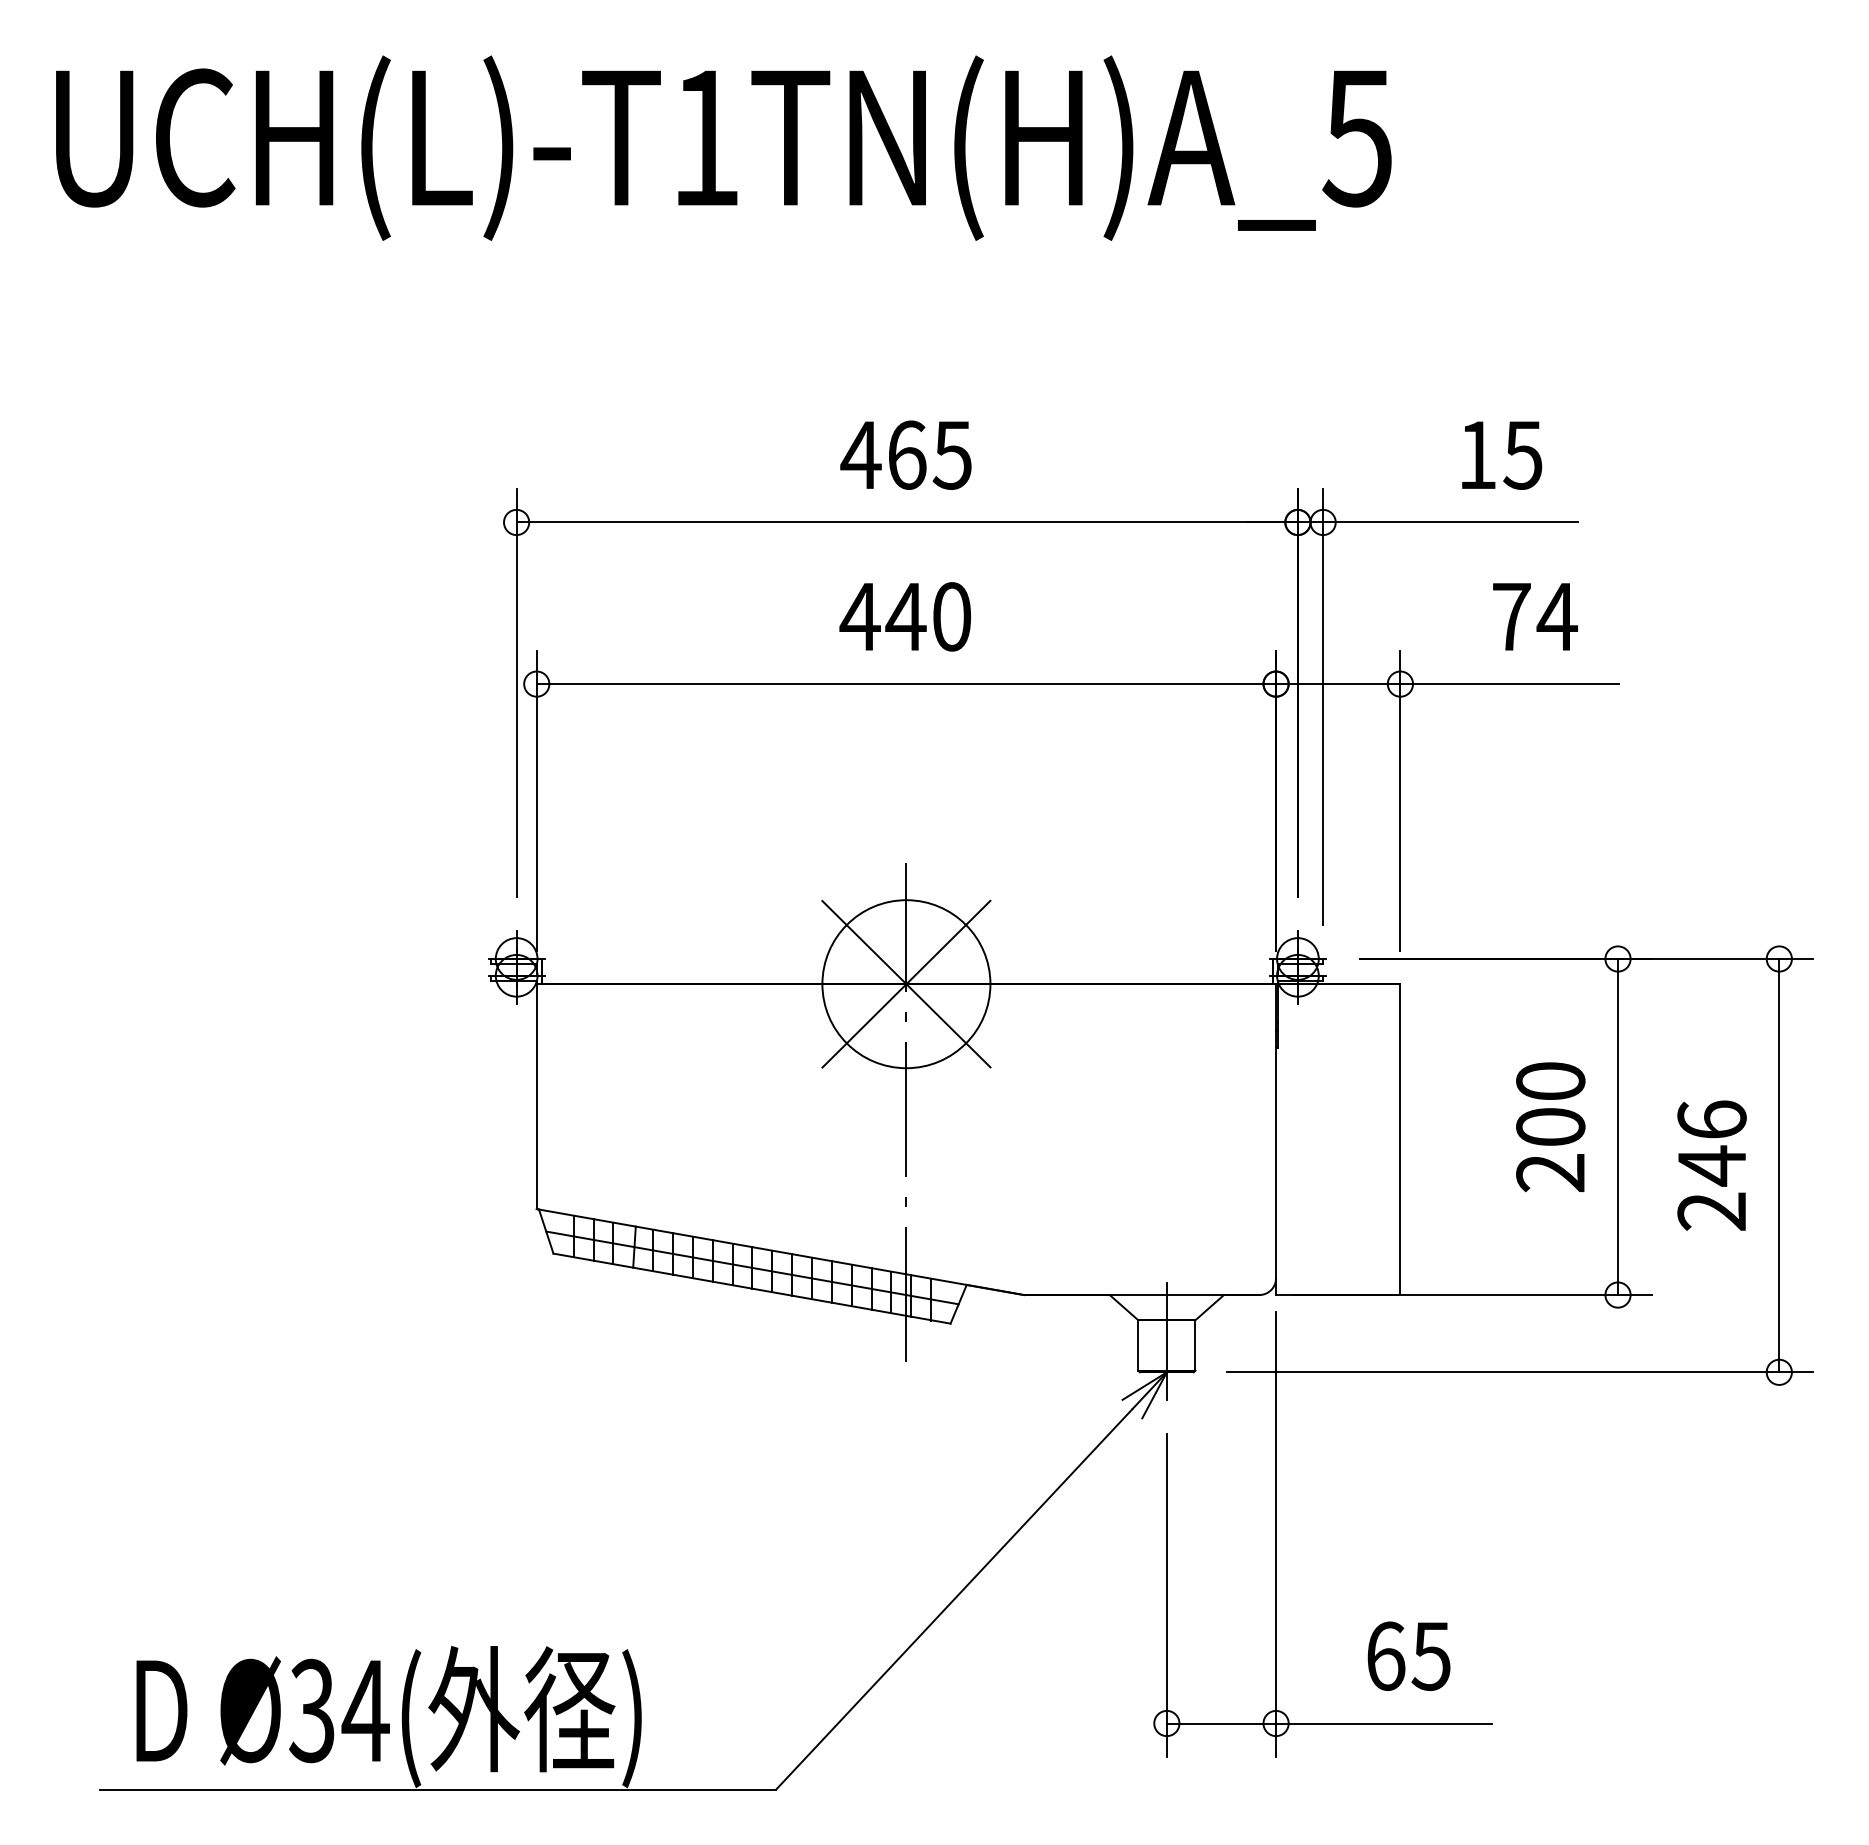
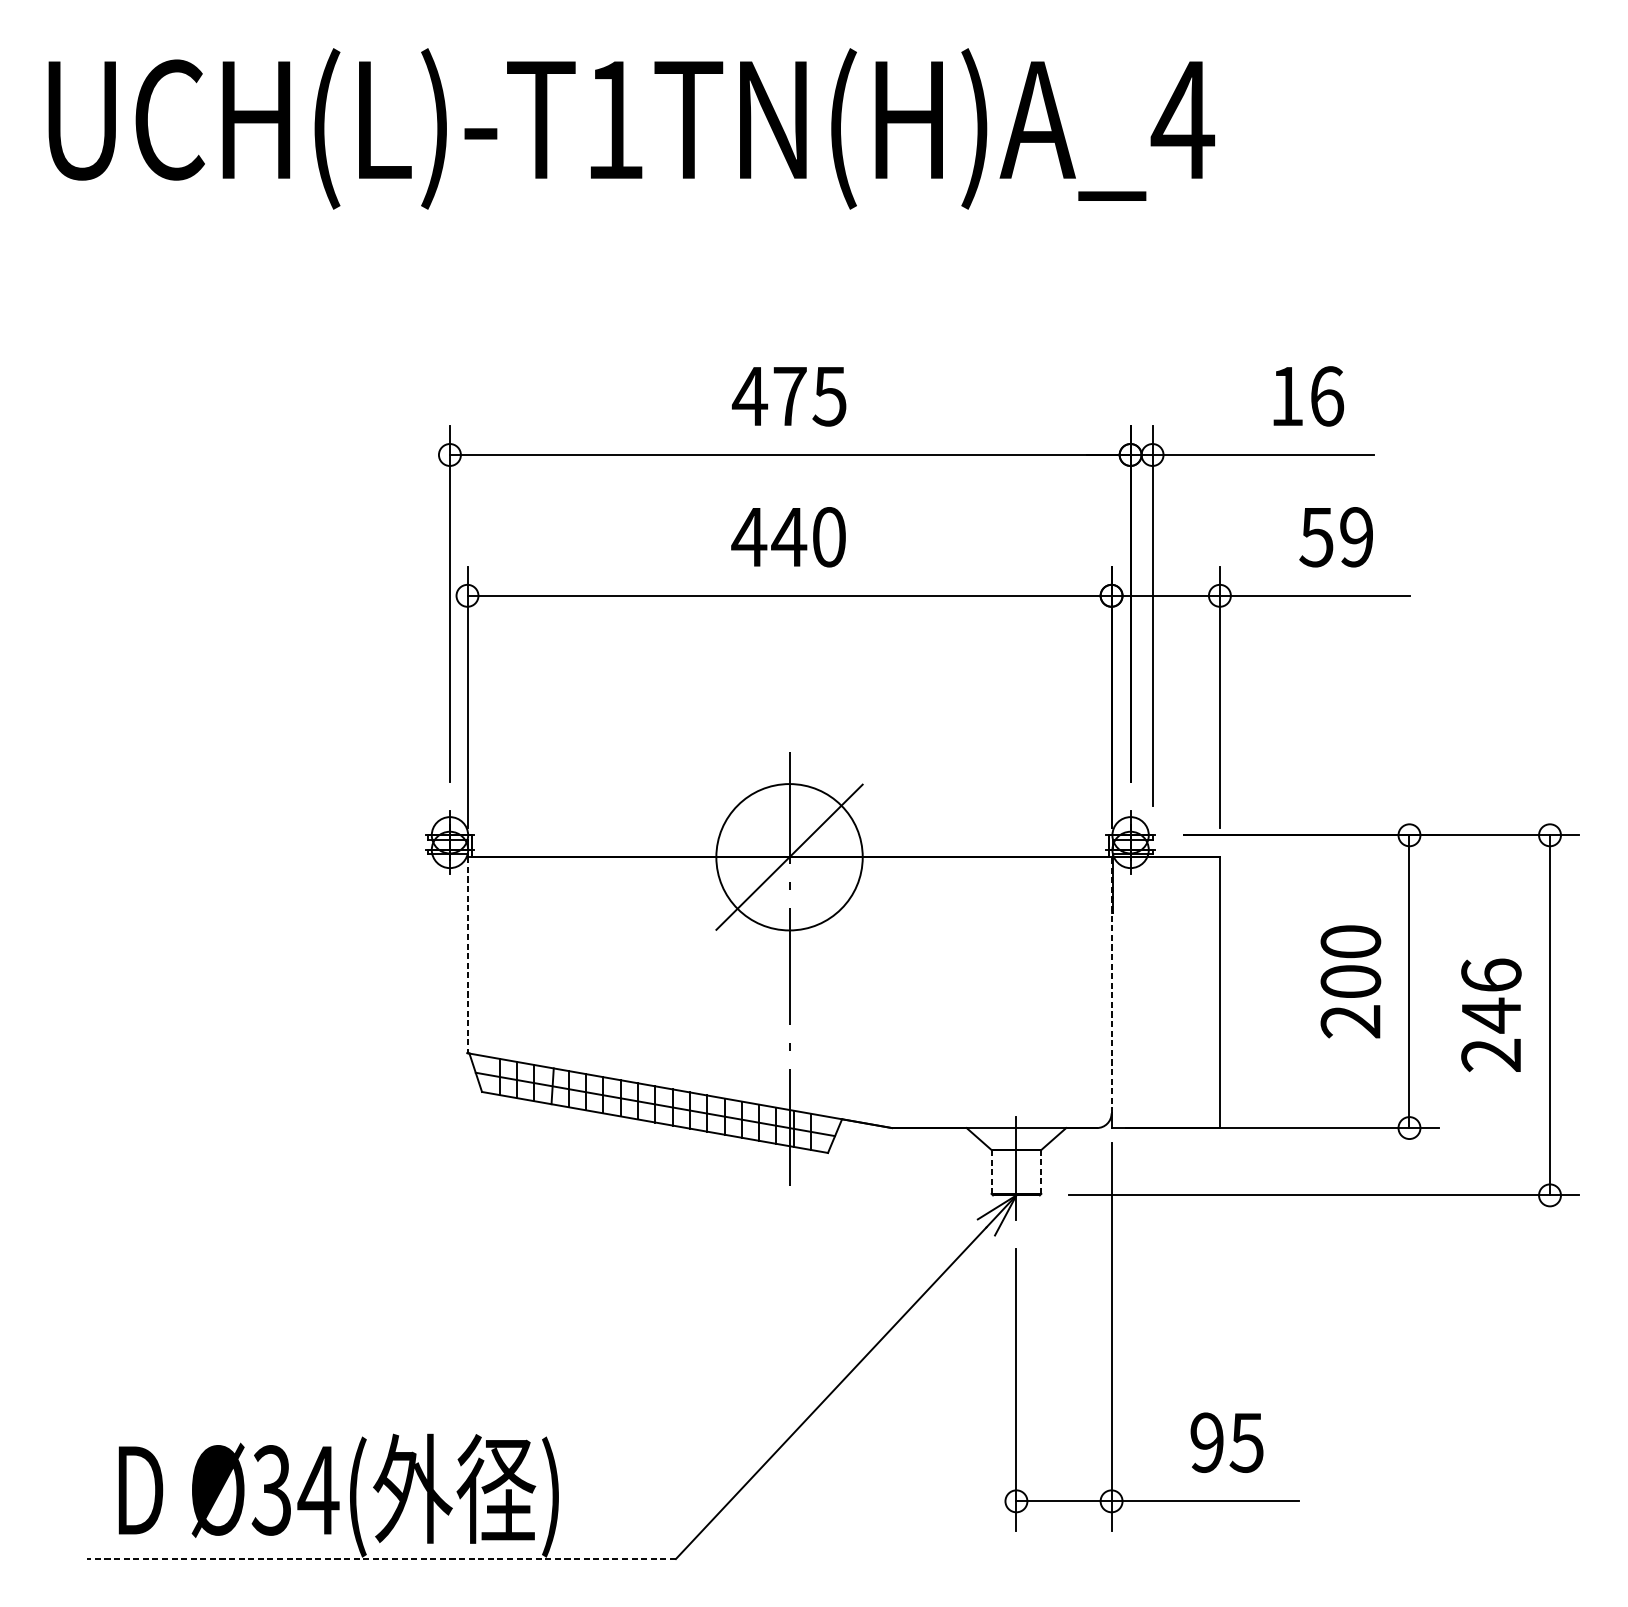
text: (1357, 138) -> (1182, 120), UCH(L)-T1TN(H)A_5 -> UCH(L)-T1TN(H)A_4
text: (907, 454) -> (790, 395), 465 -> 475
text: (1522, 454) -> (1326, 395), 15 -> 16
text: (1534, 616) -> (1336, 536), 74 -> 59
line: (906, 984) -> (789, 857), removed
line: (536, 1097) -> (467, 955), solid -> dashed
line: (1276, 1130) -> (1111, 984), solid -> dashed
line: (1195, 1344) -> (1041, 1171), solid -> dashed
line: (1138, 1345) -> (991, 1172), solid -> dashed
text: (1385, 1655) -> (1206, 1442), 65 -> 95
line: (437, 1789) -> (381, 1558), solid -> dashed

